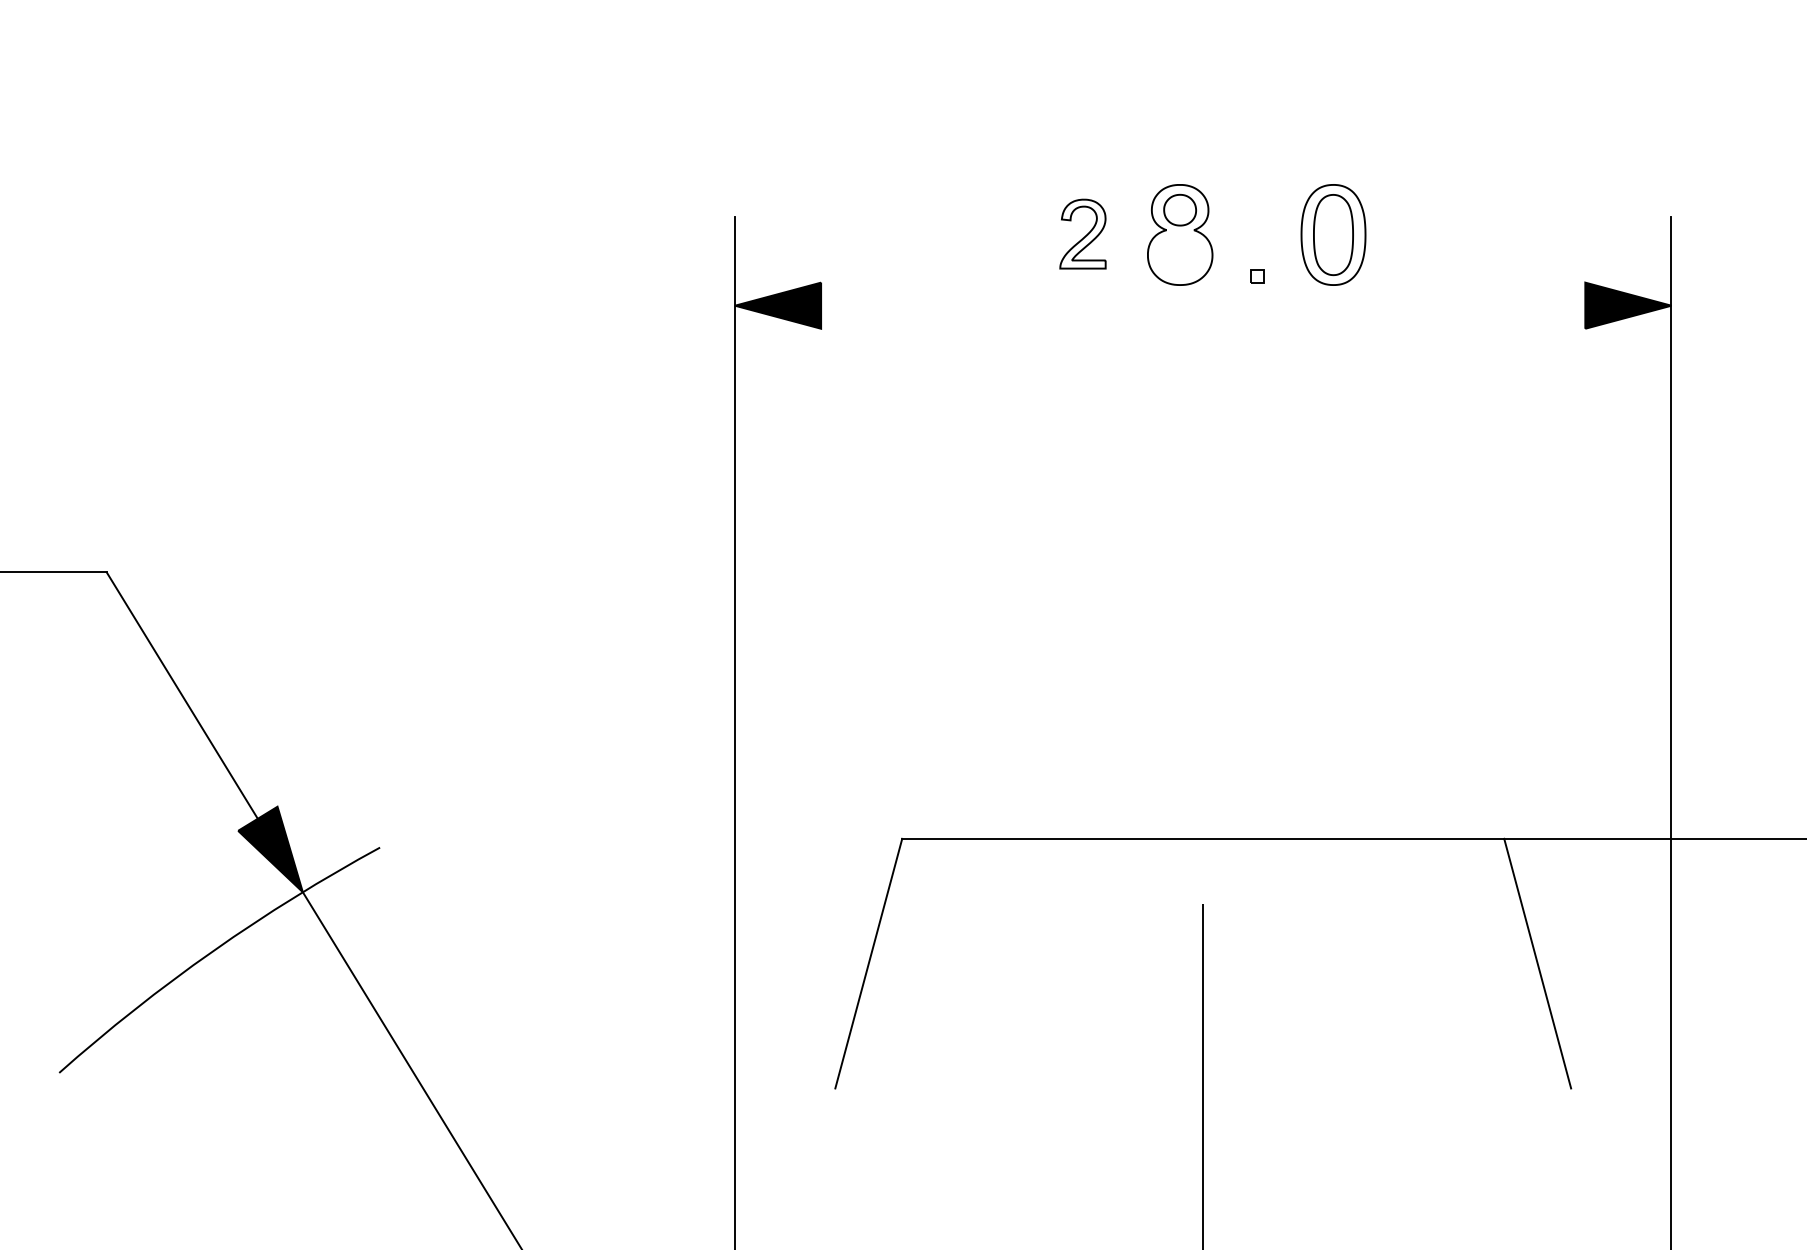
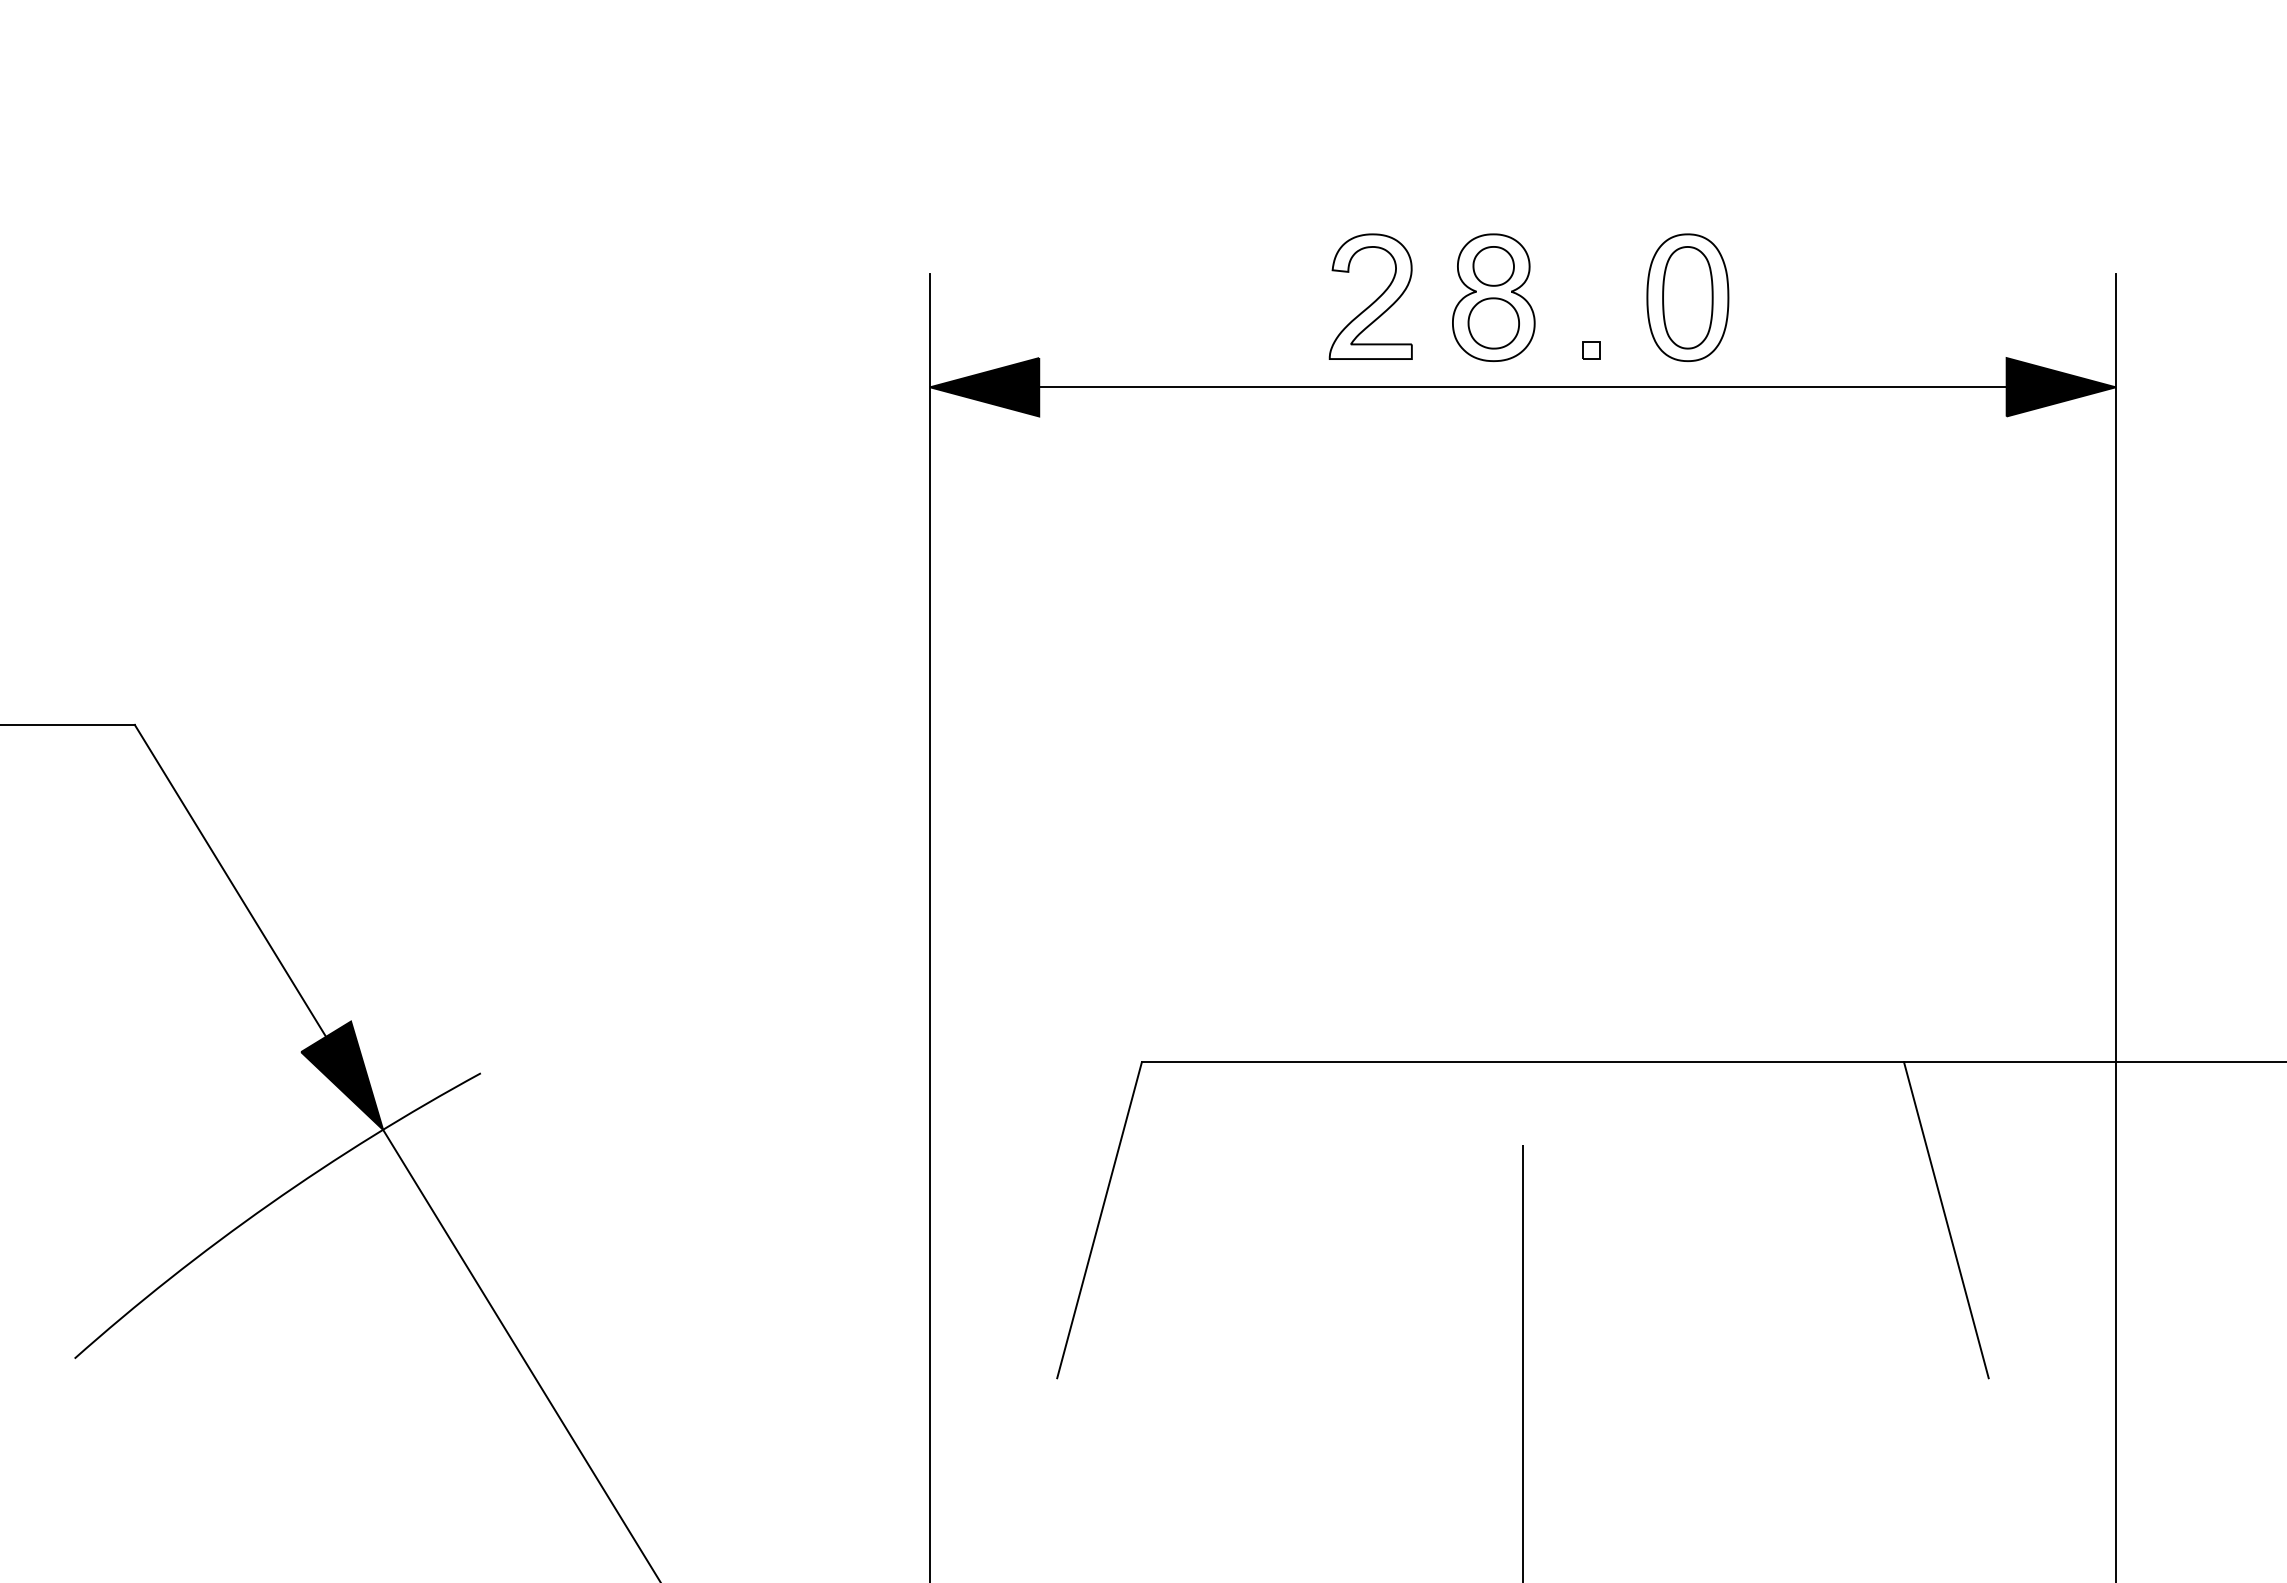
part: (1082, 233) -> (1370, 296), size x1.43
part: (1179, 255) -> (1493, 323), added
line: (1202, 305) -> (1522, 387), added

